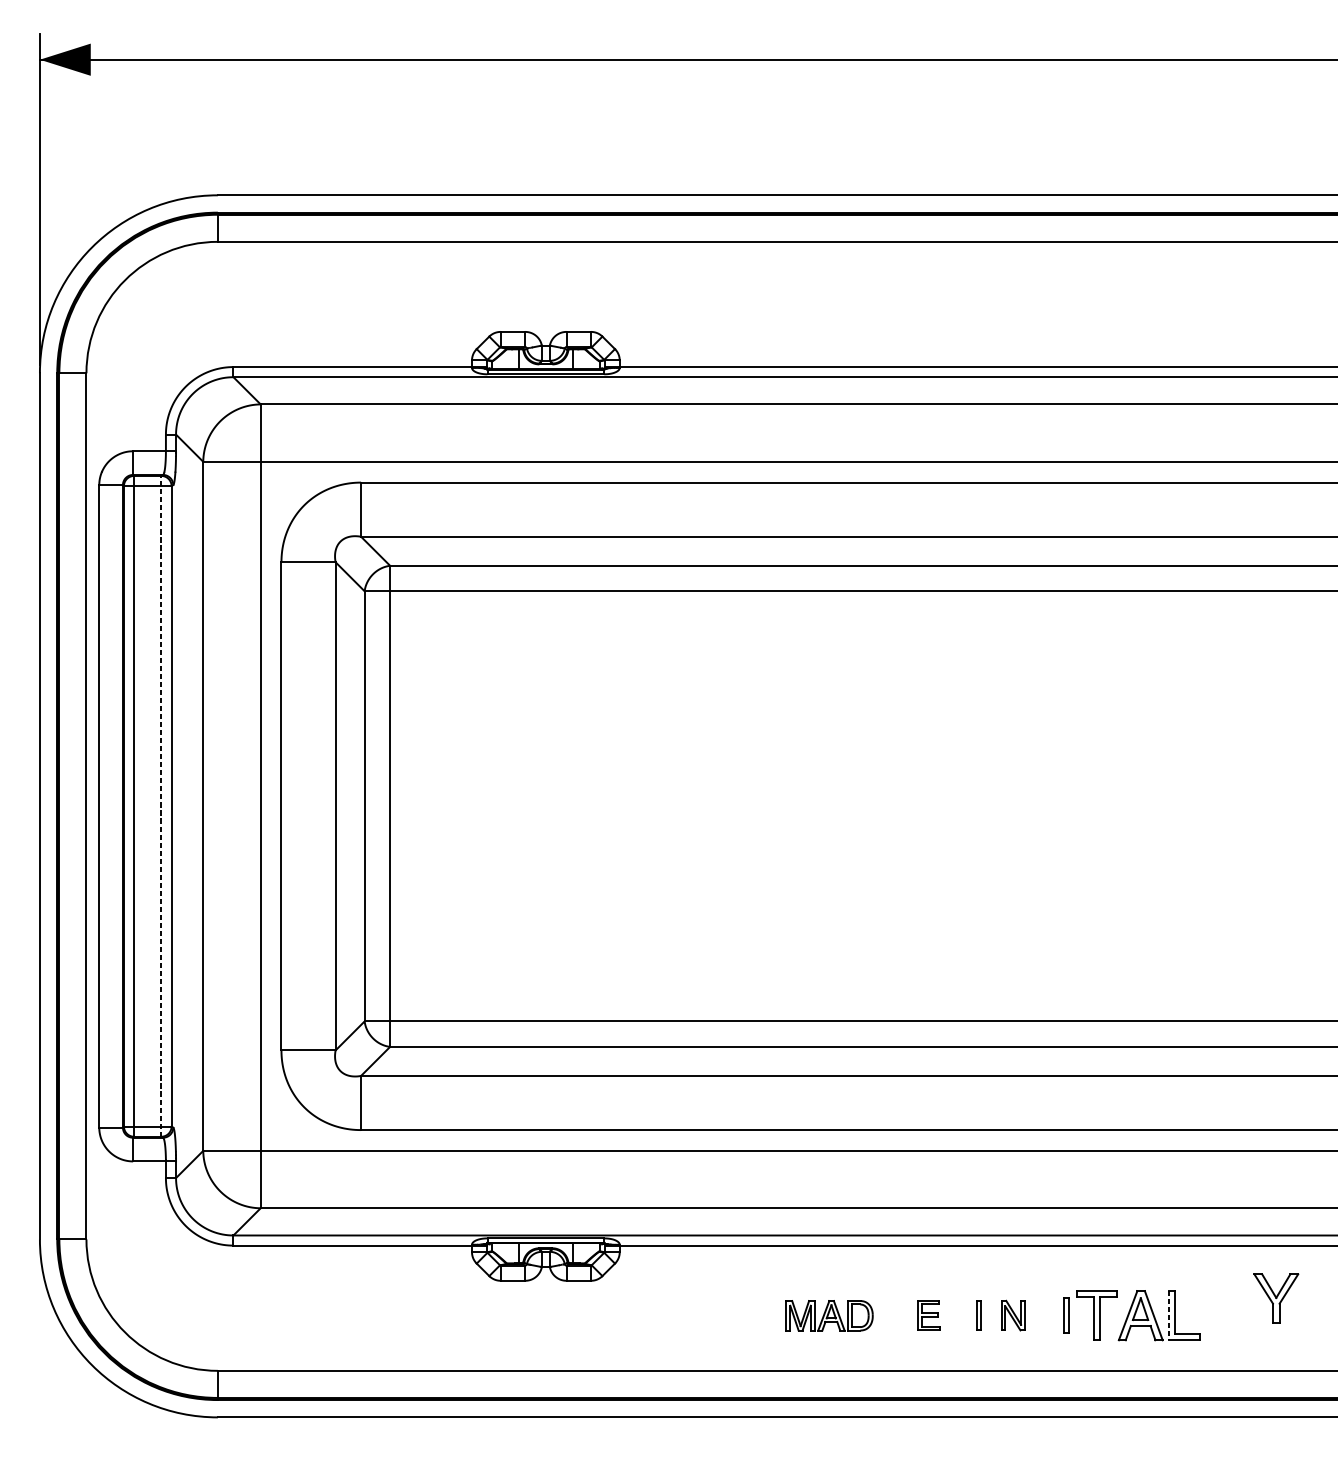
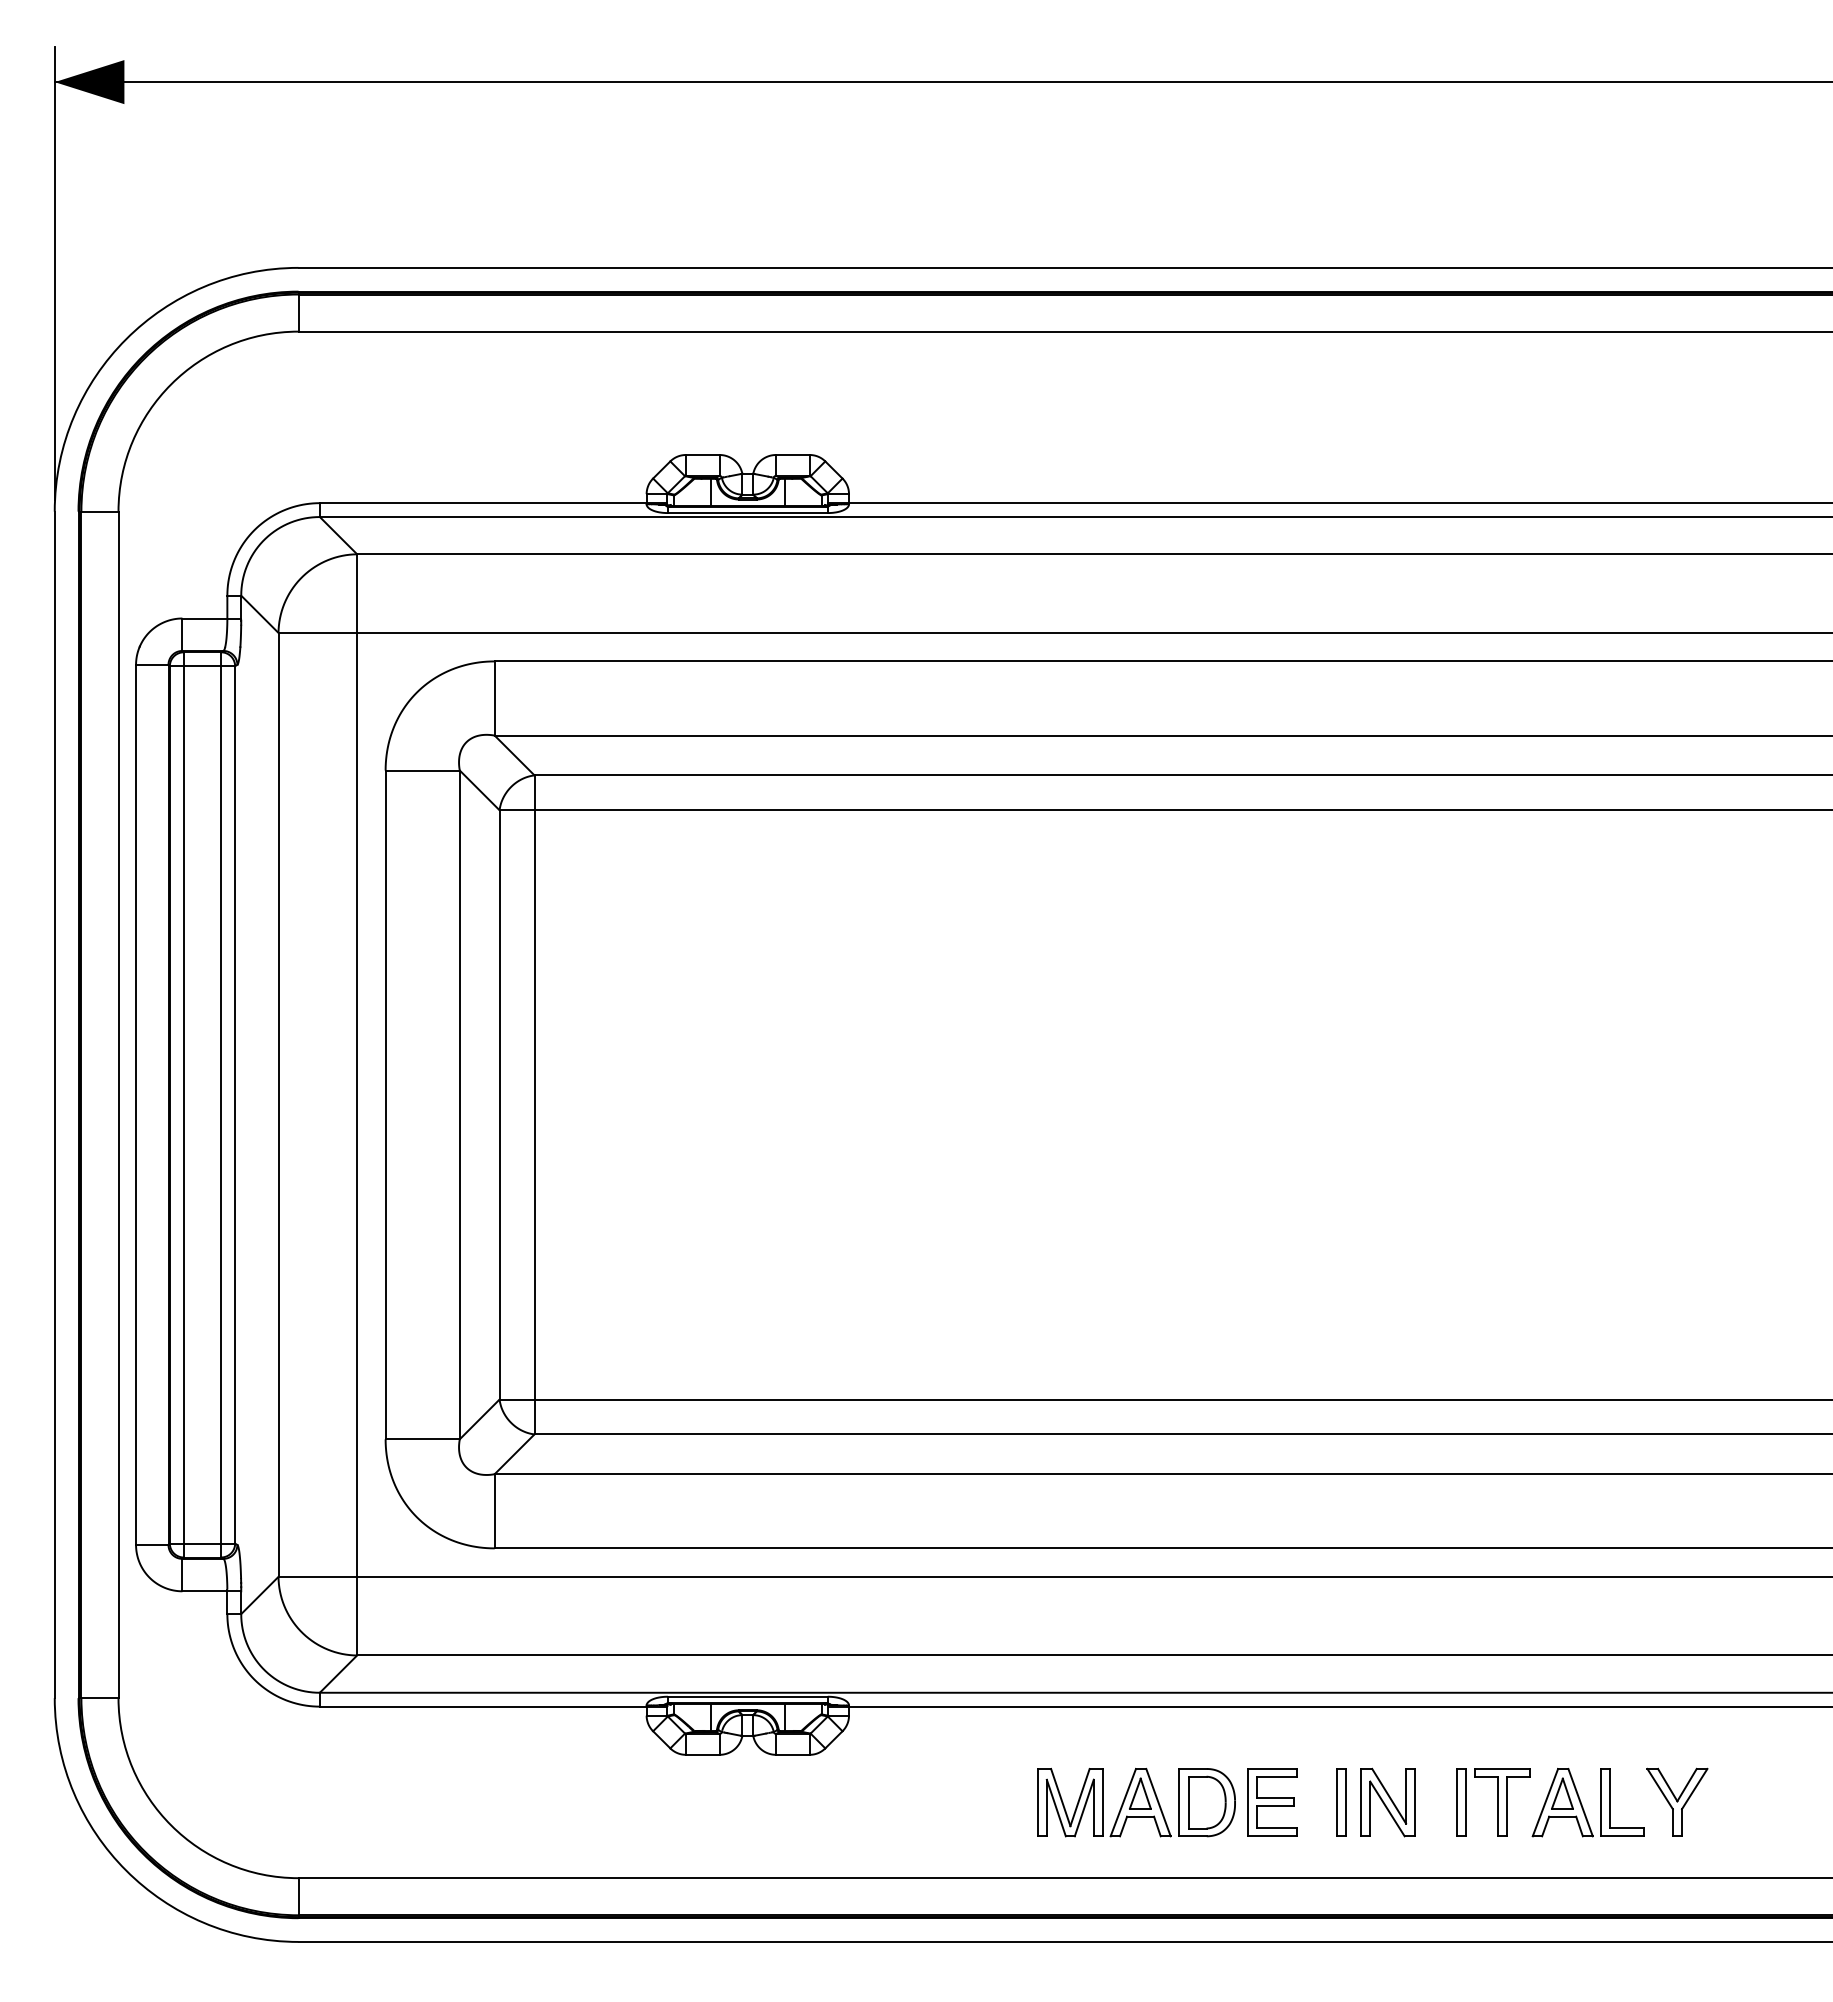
line: (161, 806) -> (221, 1104), dashed -> solid
part: (1276, 1298) -> (1677, 1801), moved
part: (829, 1315) -> (1136, 1802), size x1.67
part: (928, 1315) -> (1272, 1802), size x1.67
part: (979, 1315) -> (1341, 1802), size x1.67
part: (1012, 1315) -> (1387, 1802), size x1.67
part: (1066, 1315) -> (1461, 1802), size x1.43
line: (1169, 1315) -> (1601, 1802), dashed -> solid

